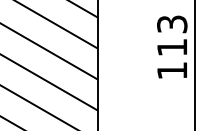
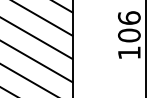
text: (171, 35) -> (128, 26), 113 -> 106

